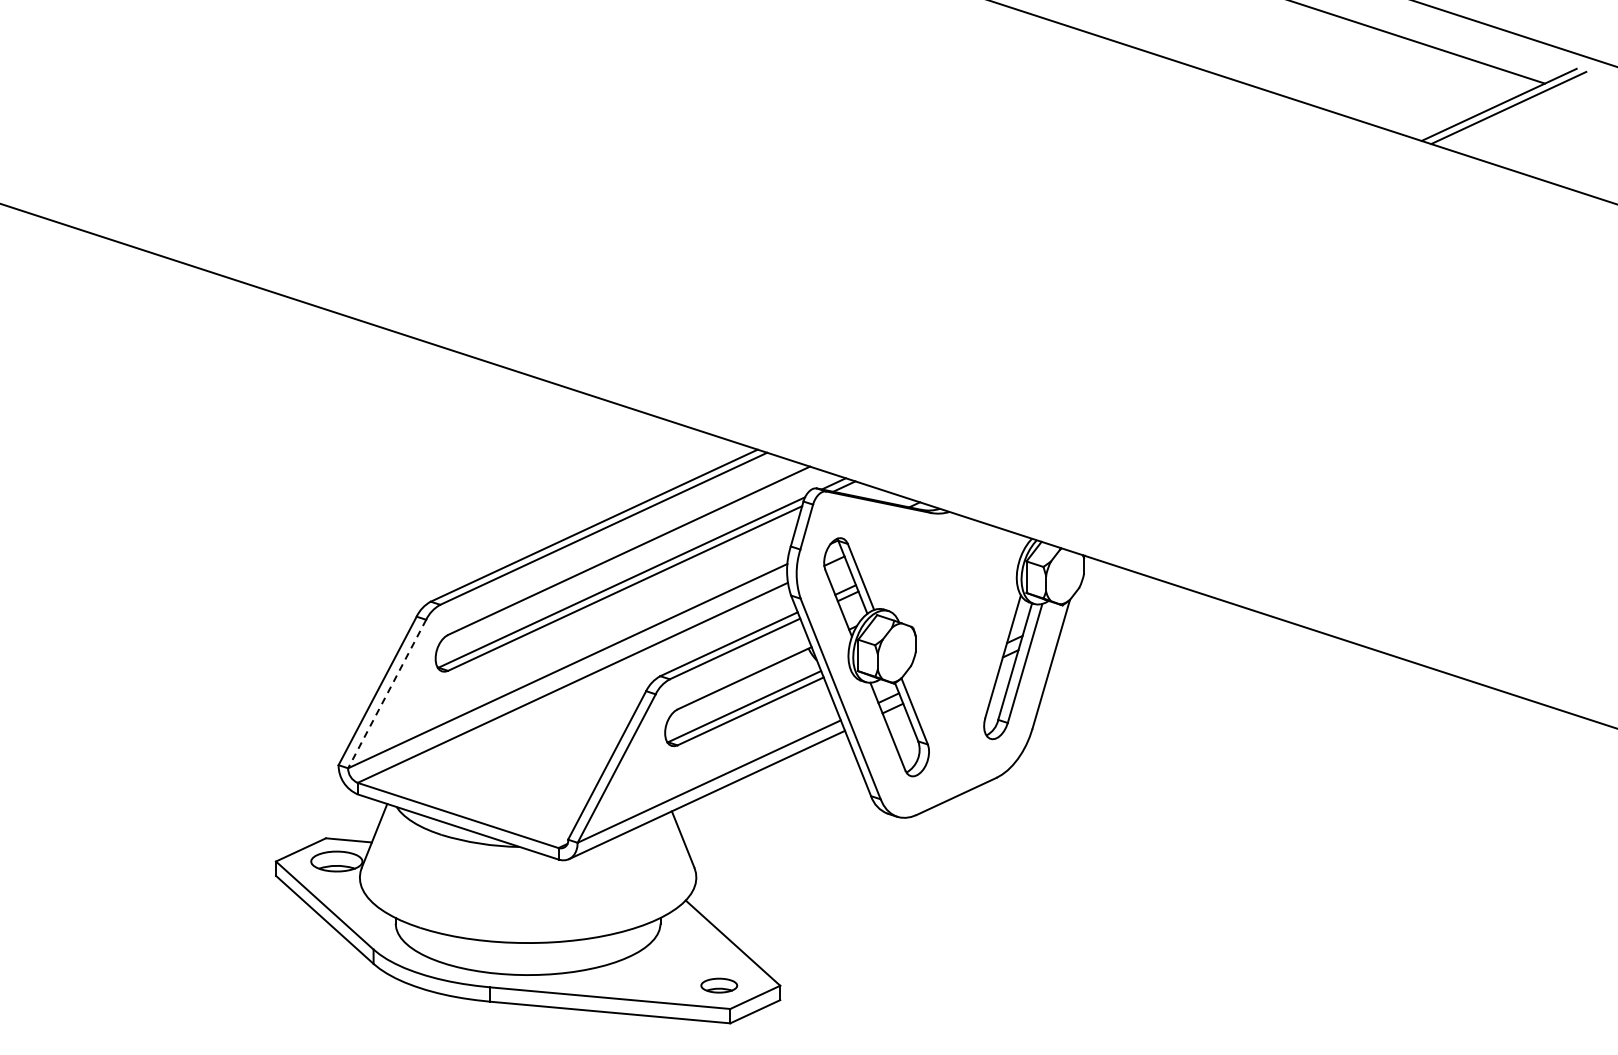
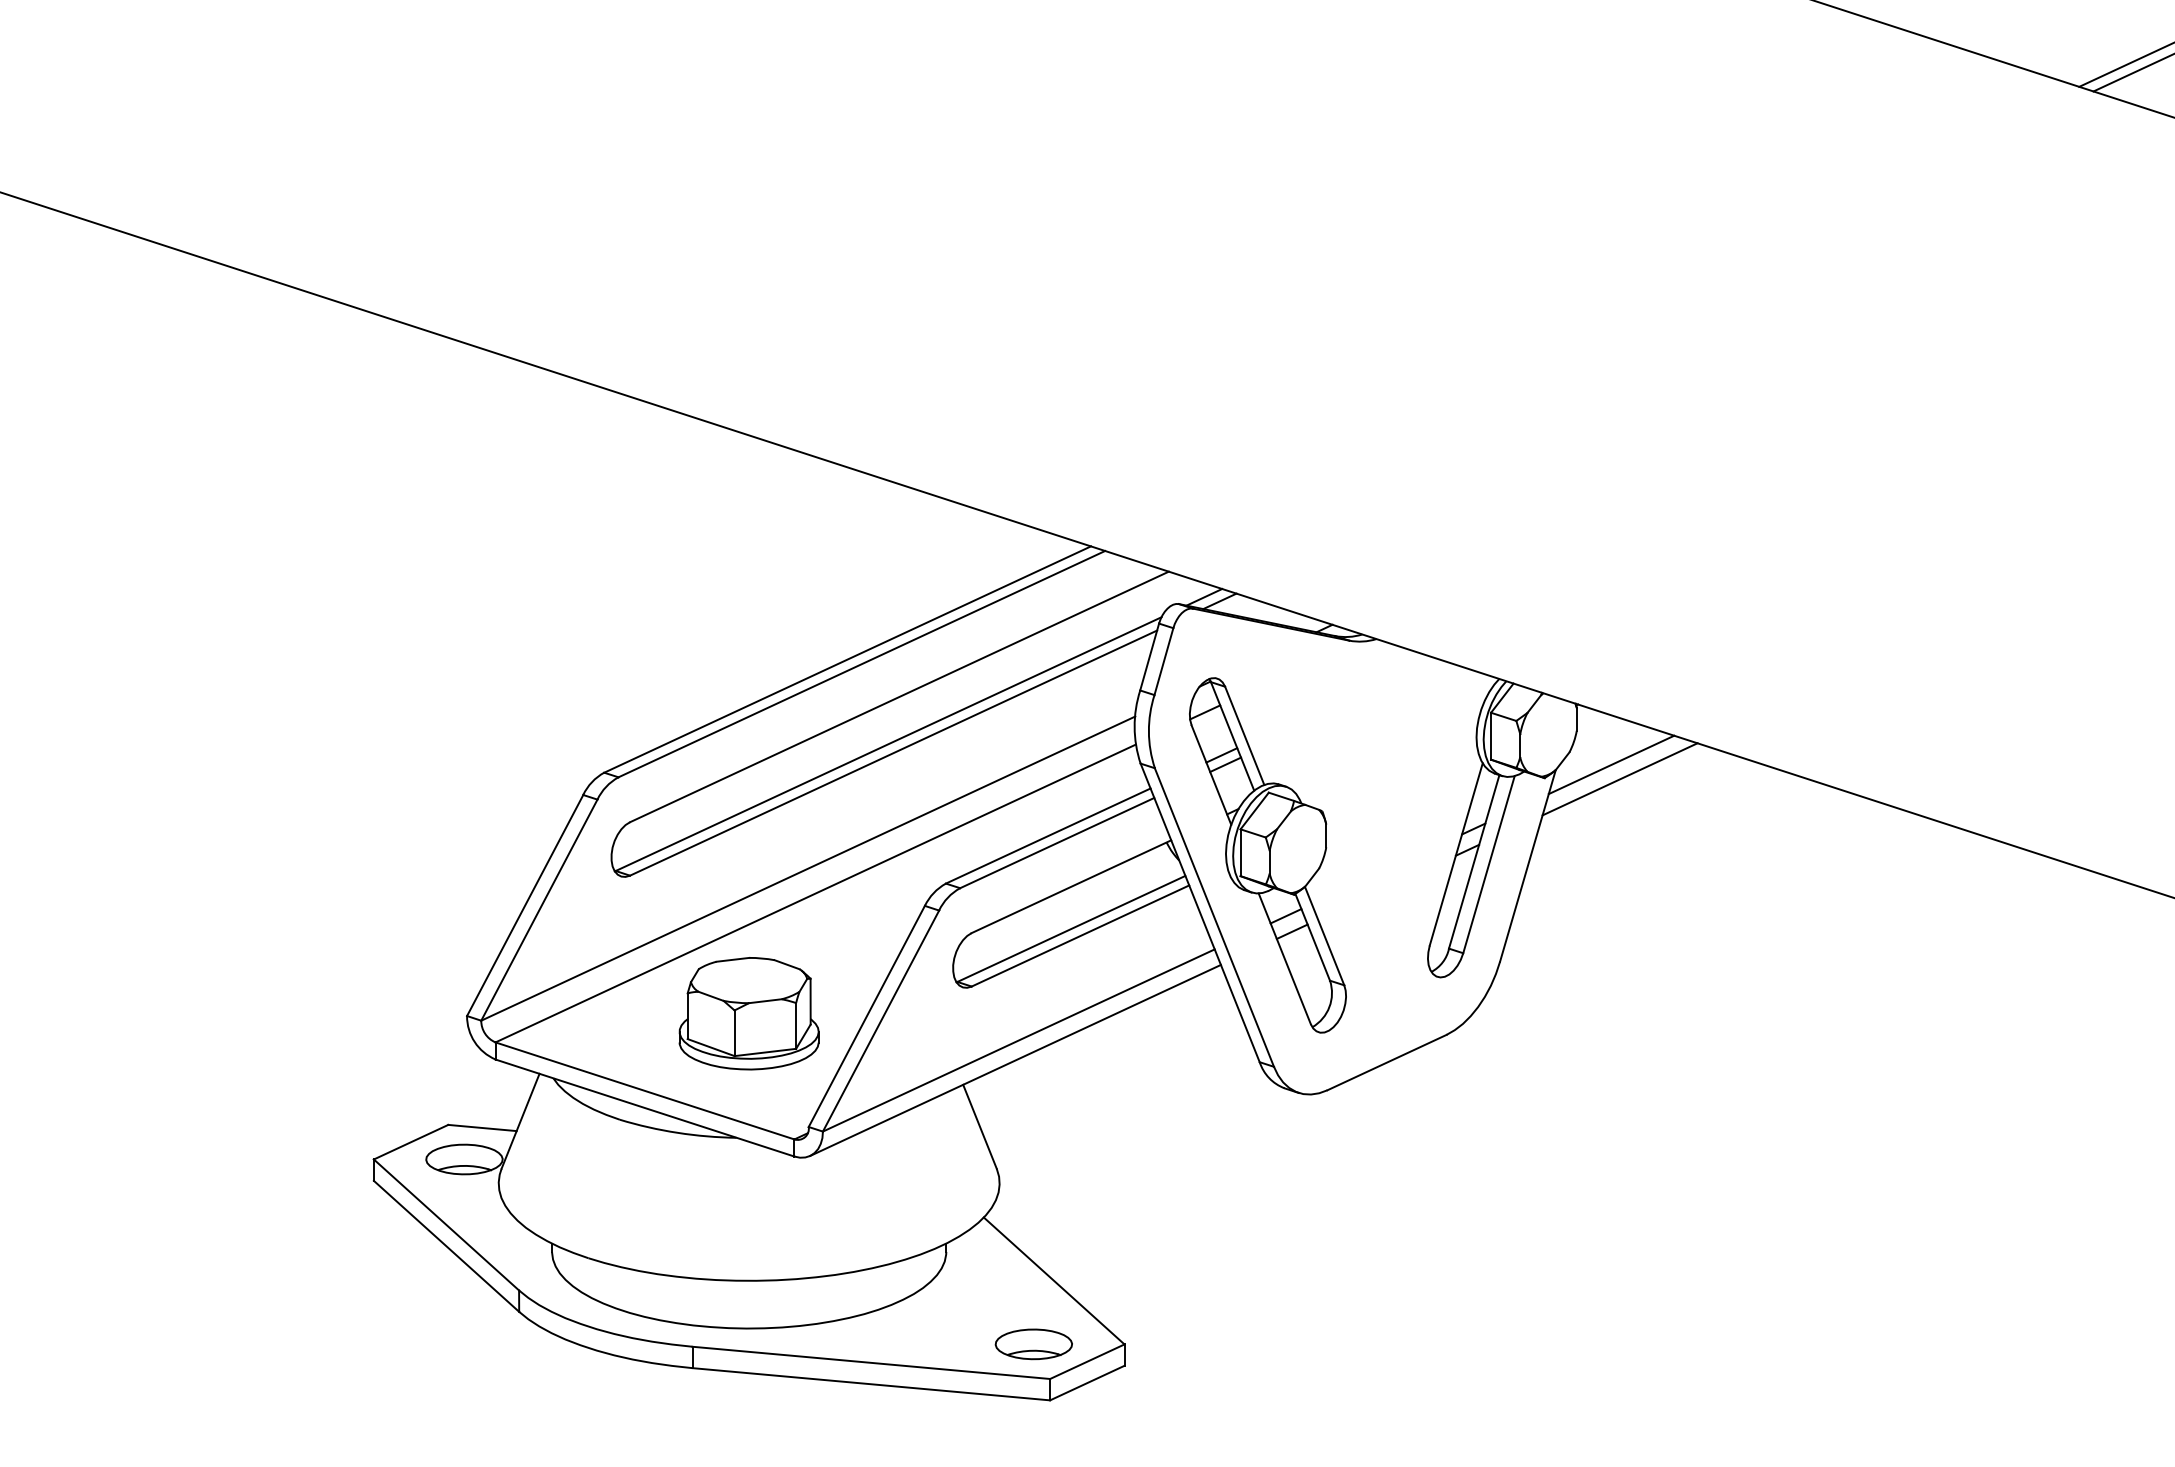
line: (1107, 596) -> (1611, 764), added
line: (1113, 605) -> (1620, 778), added
line: (387, 694) -> (539, 910), dashed -> solid
part: (527, 763) -> (748, 1013), added
part: (718, 985) -> (1032, 1344), size x1.43

